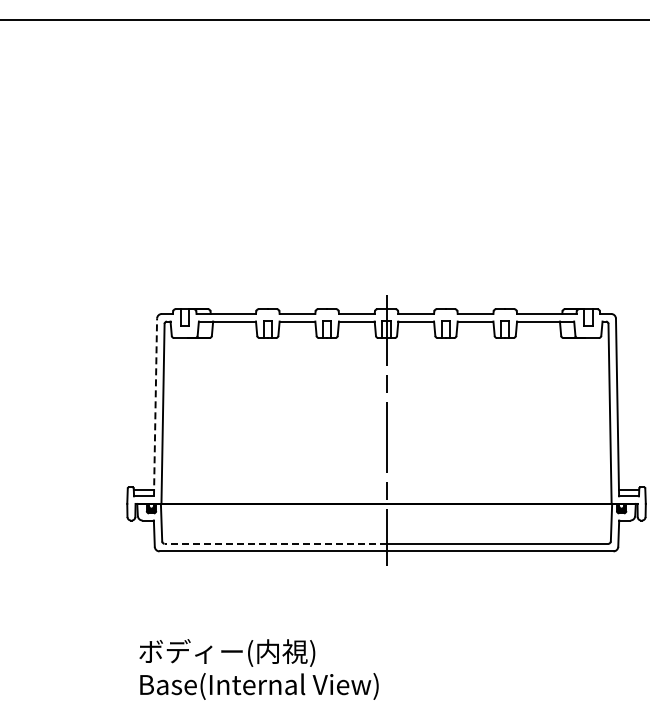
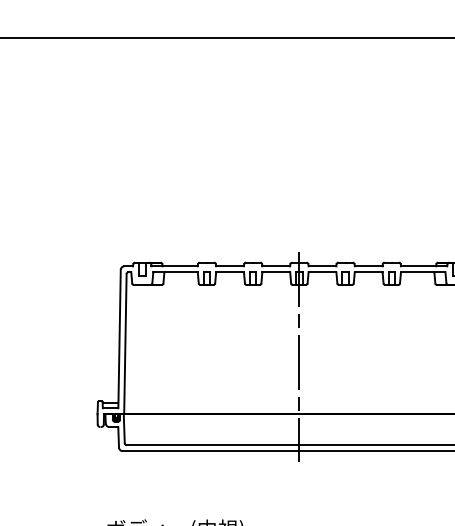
line: (155, 407) -> (119, 339), dashed -> solid
line: (275, 543) -> (212, 444), dashed -> solid

